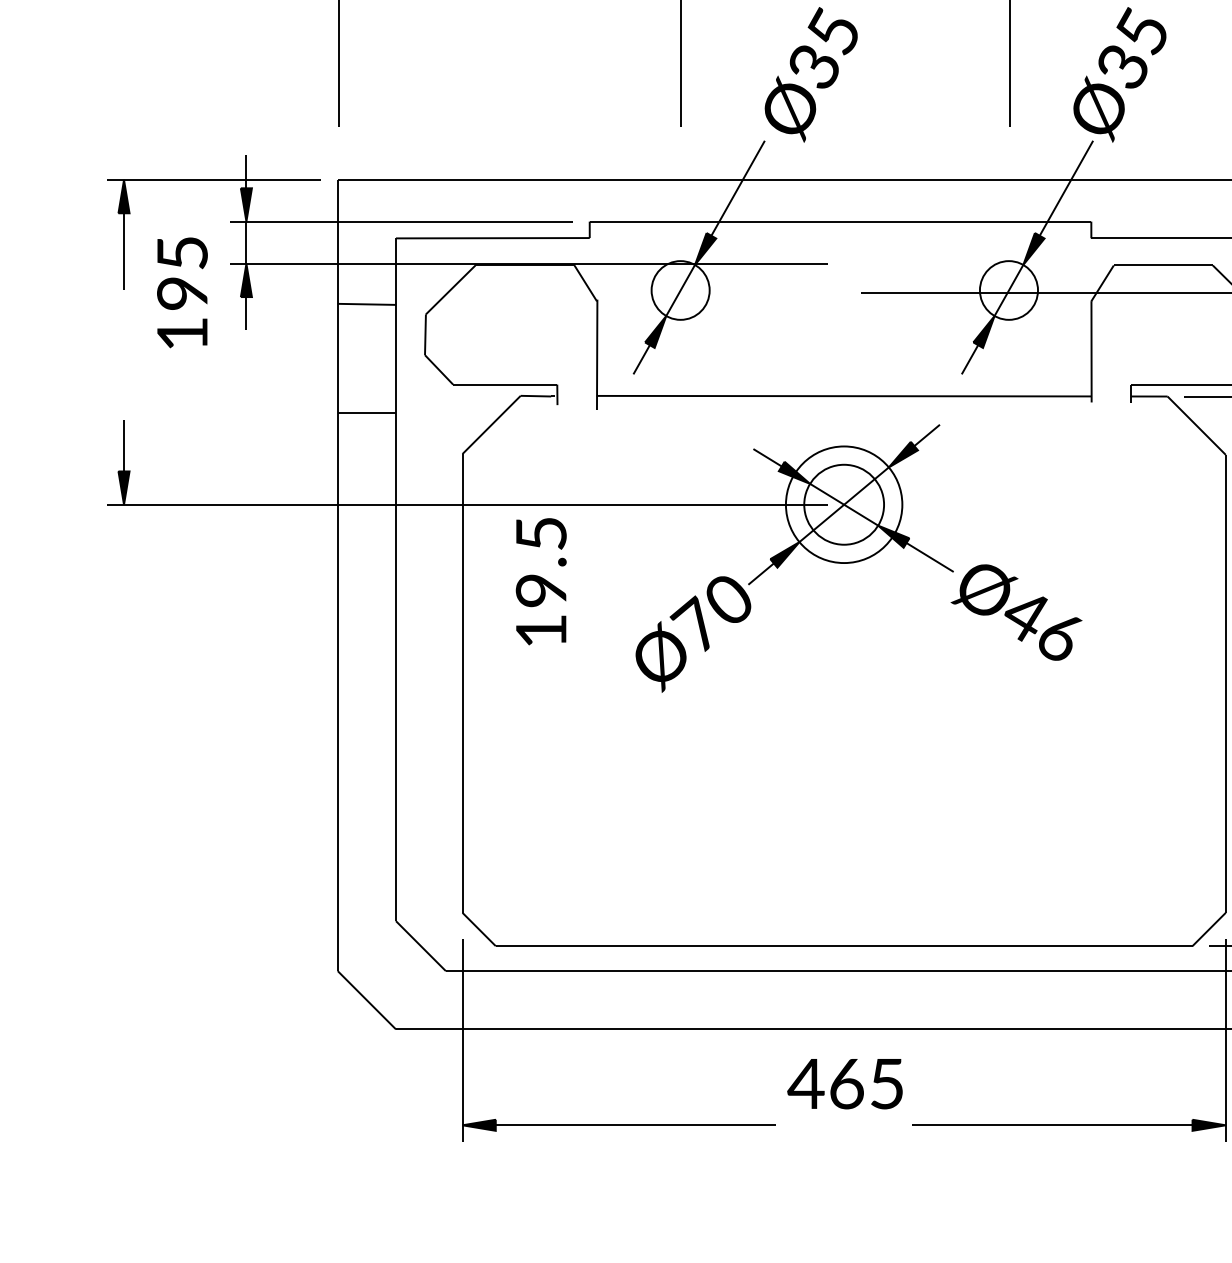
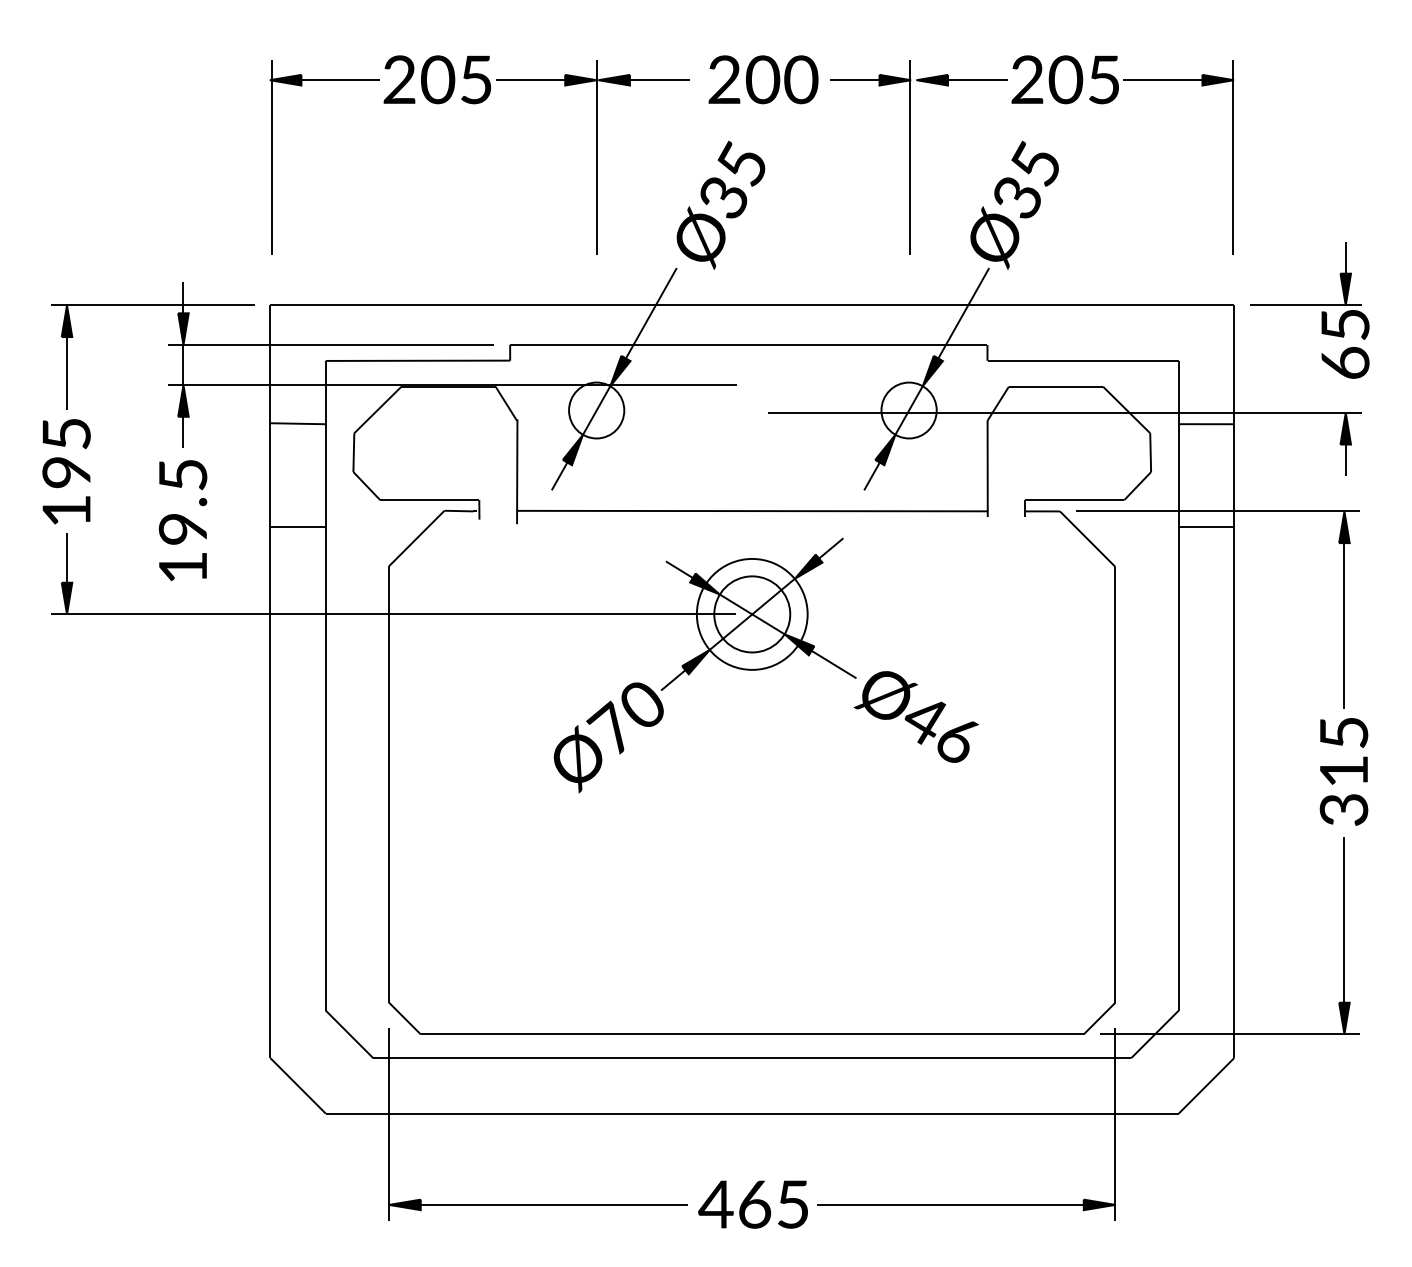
text: (182, 292) -> (66, 471), moved
text: (540, 581) -> (182, 520), moved
text: (844, 1083) -> (752, 1204), moved

